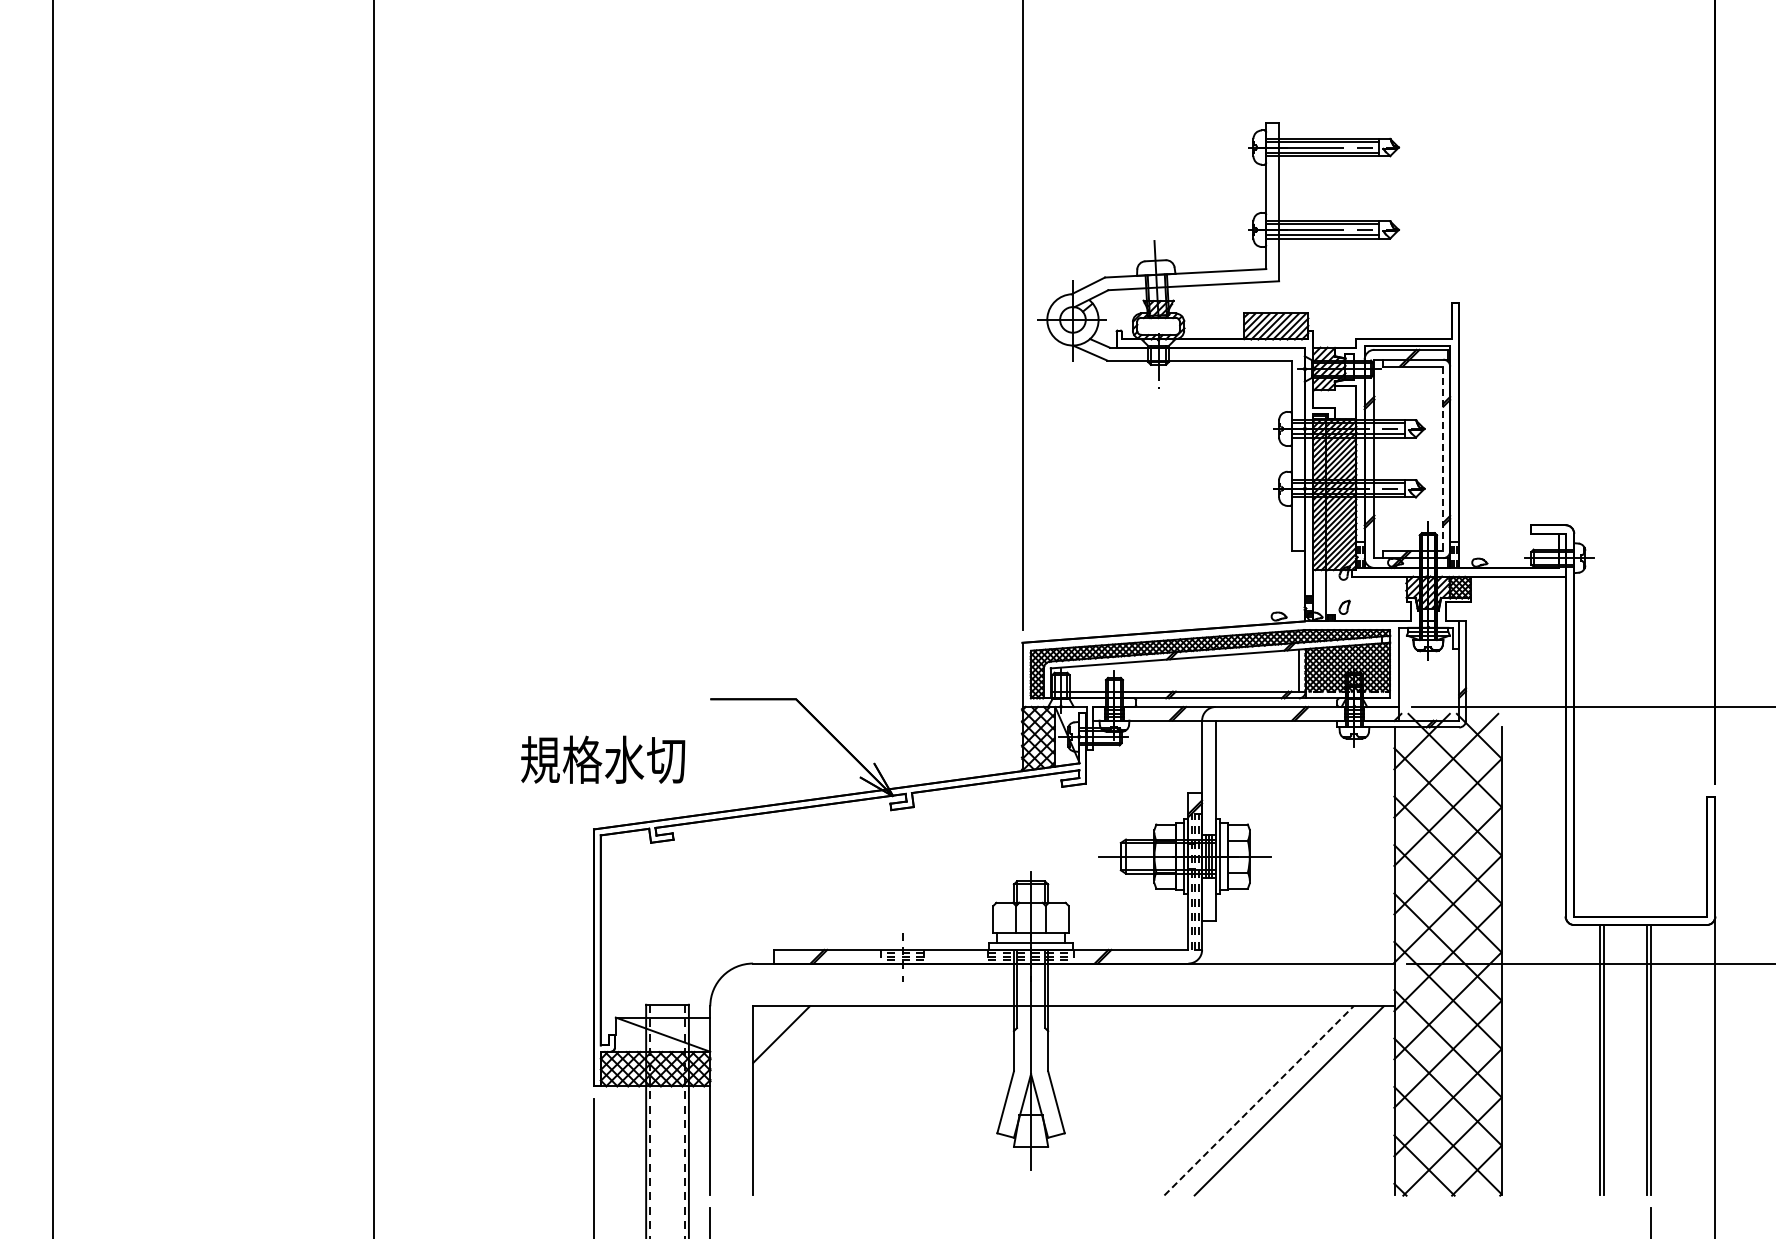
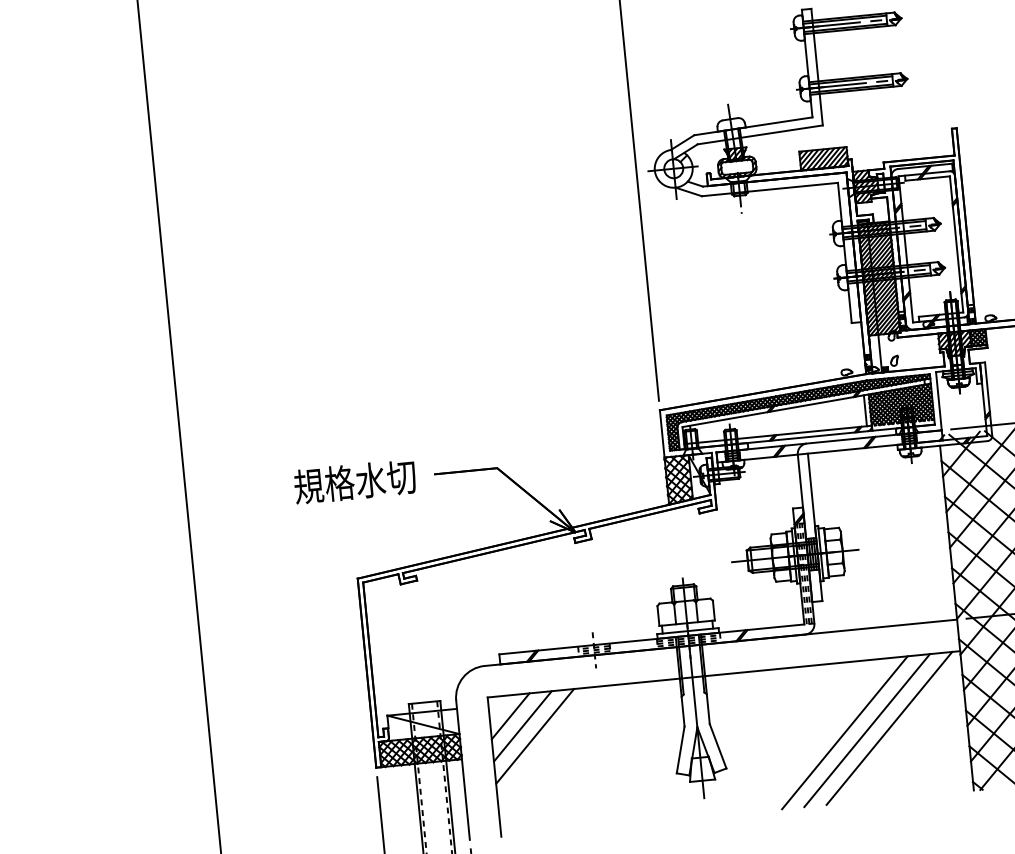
line: (1443, 459) -> (956, 244), dashed -> solid
text: (603, 759) -> (355, 481), moved
line: (796, 1049) -> (522, 726), added
line: (811, 1064) -> (534, 736), added
line: (1228, 1100) -> (844, 732), added
line: (1258, 1100) -> (866, 730), dashed -> solid

